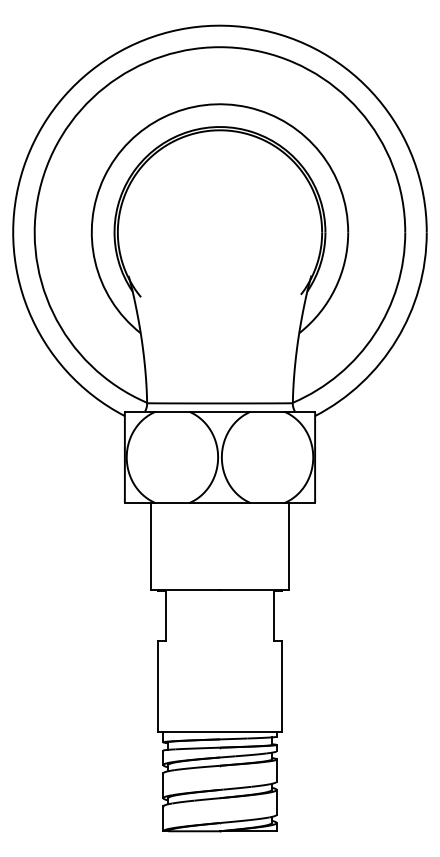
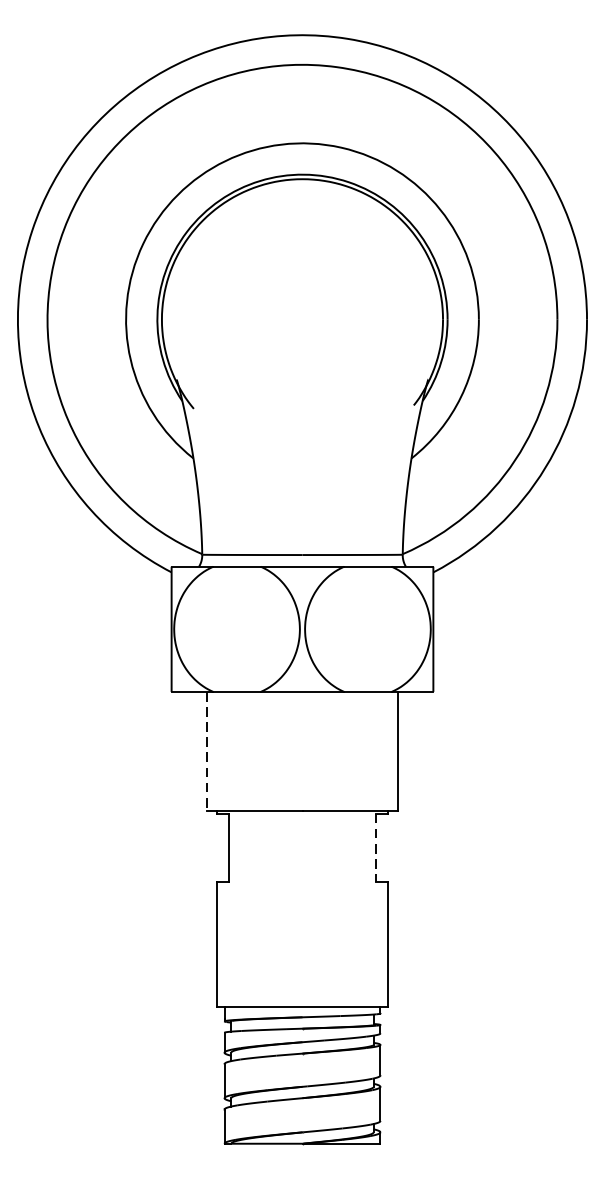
line: (150, 546) -> (206, 751), solid -> dashed
line: (273, 616) -> (376, 848), solid -> dashed

